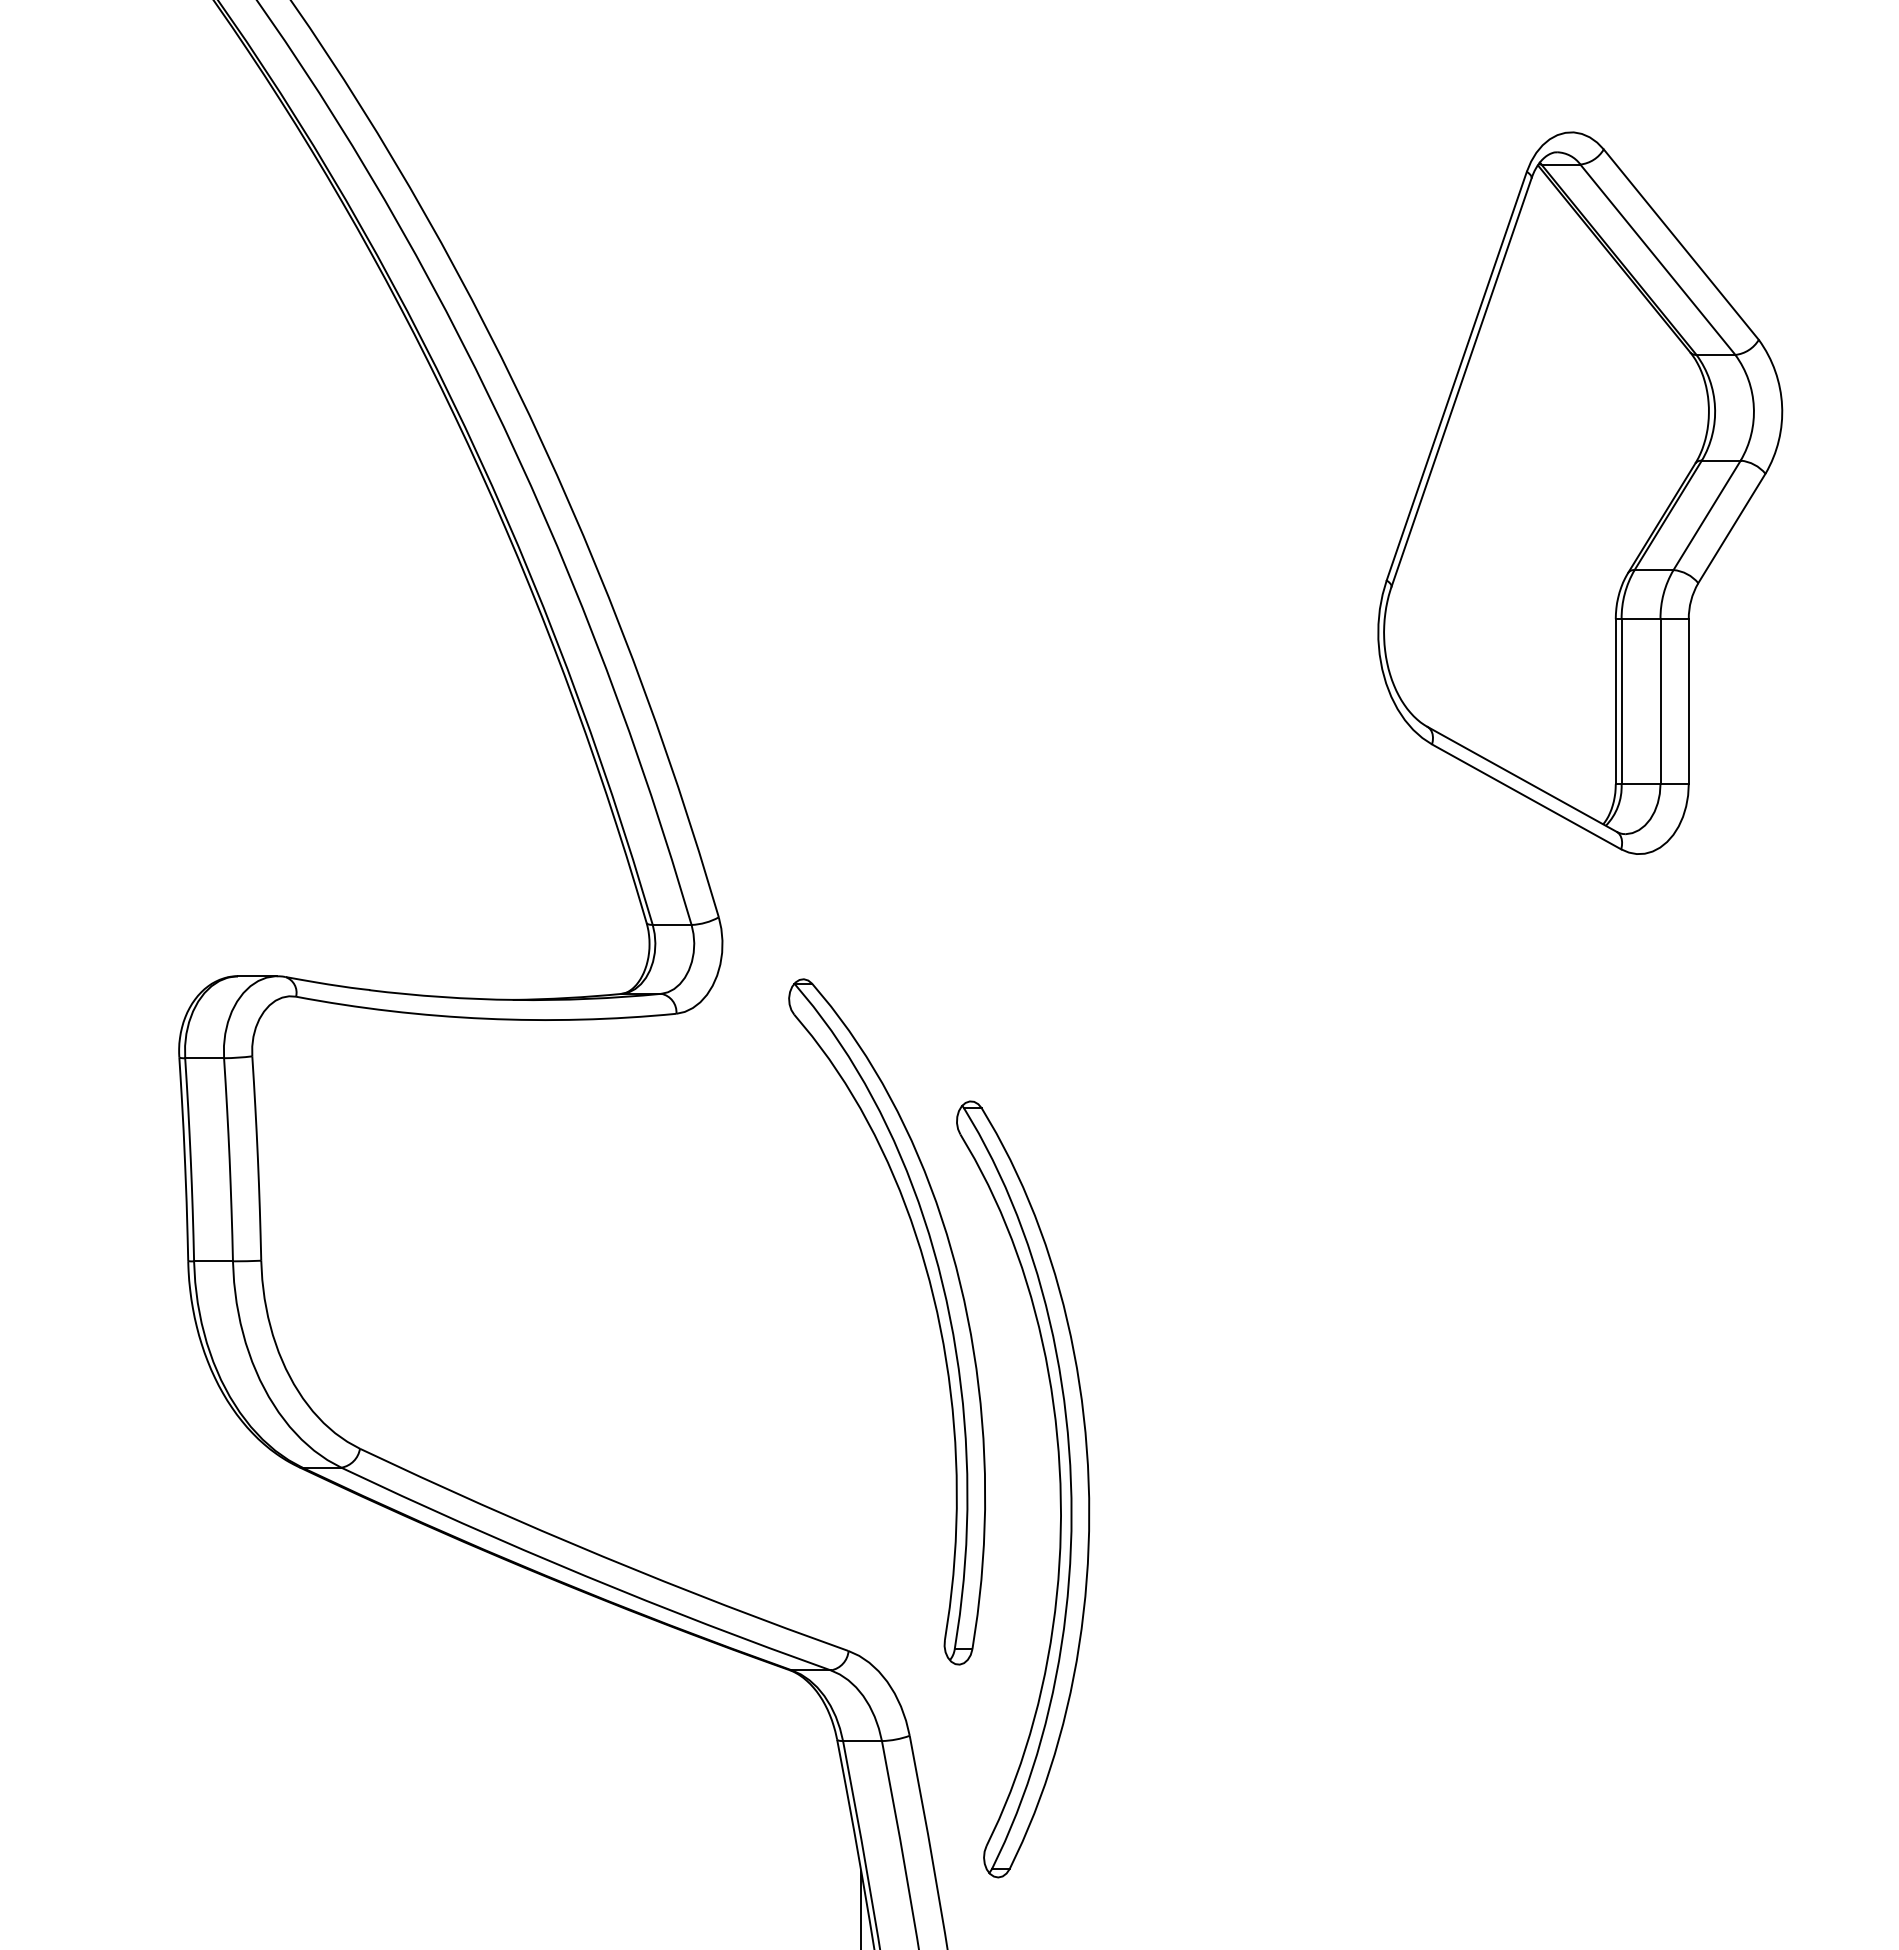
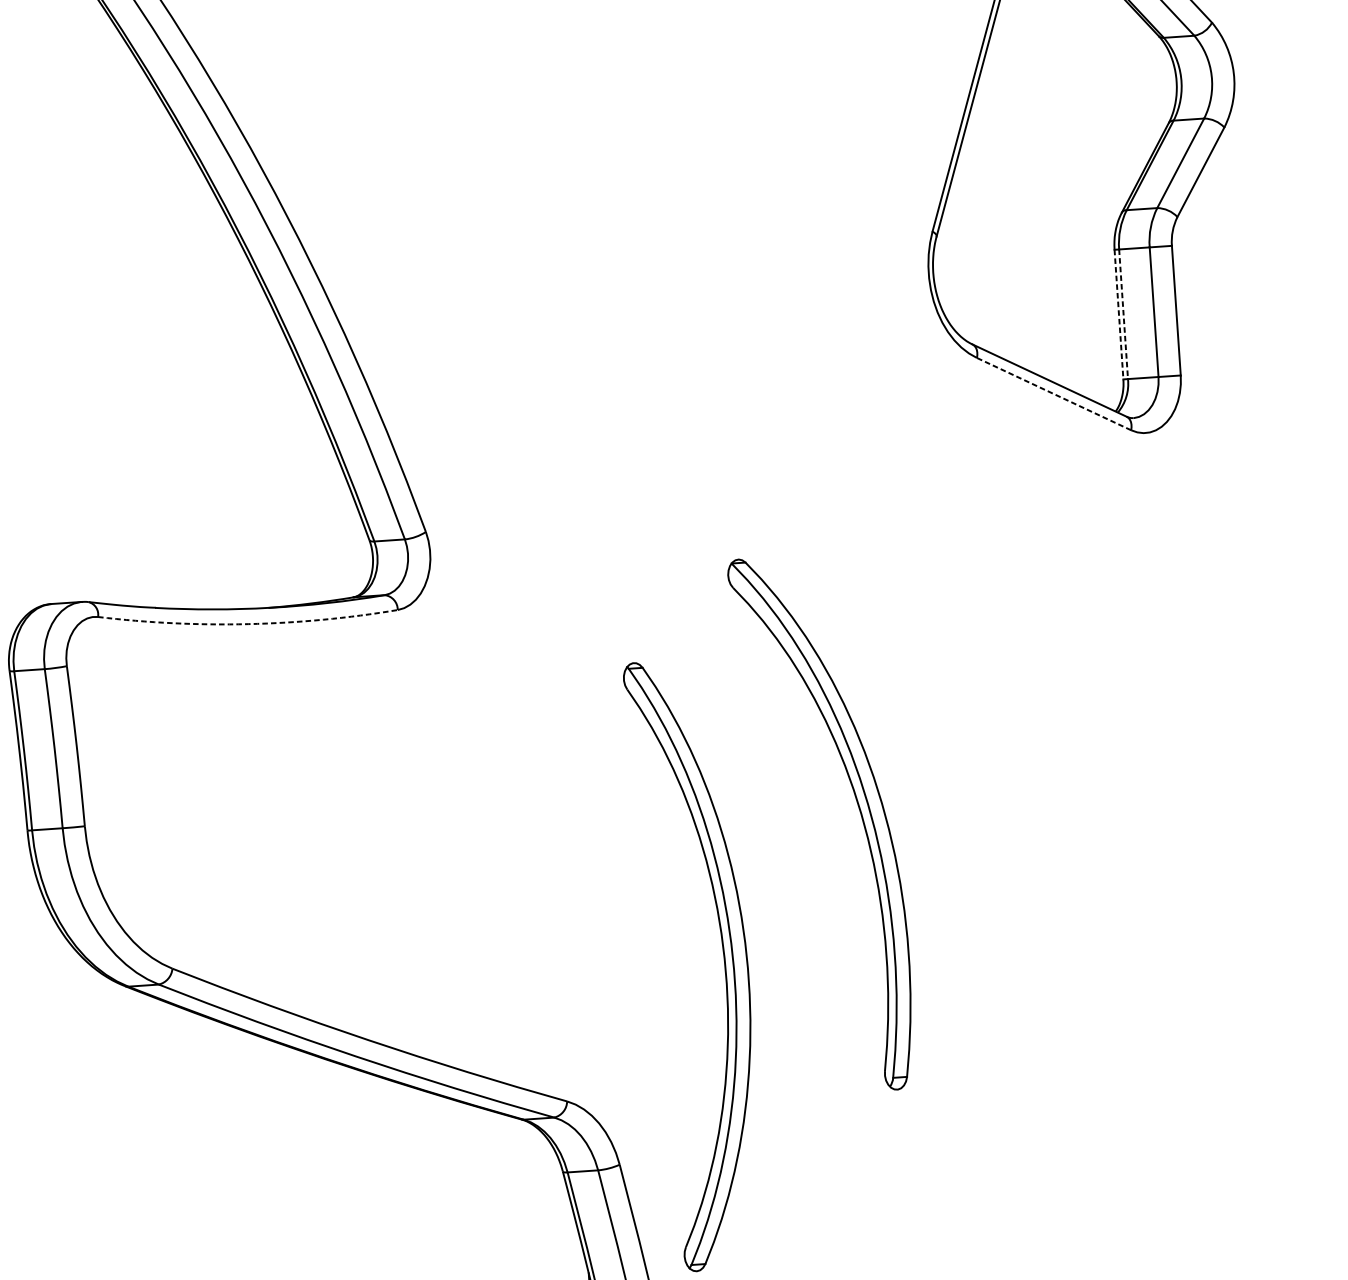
line: (1615, 702) -> (1118, 315), solid -> dashed
line: (1621, 702) -> (1123, 314), solid -> dashed
line: (1526, 796) -> (1053, 393), solid -> dashed
arc: (485, 1018) -> (248, 623), solid -> dashed
part: (935, 1310) -> (859, 812), moved

